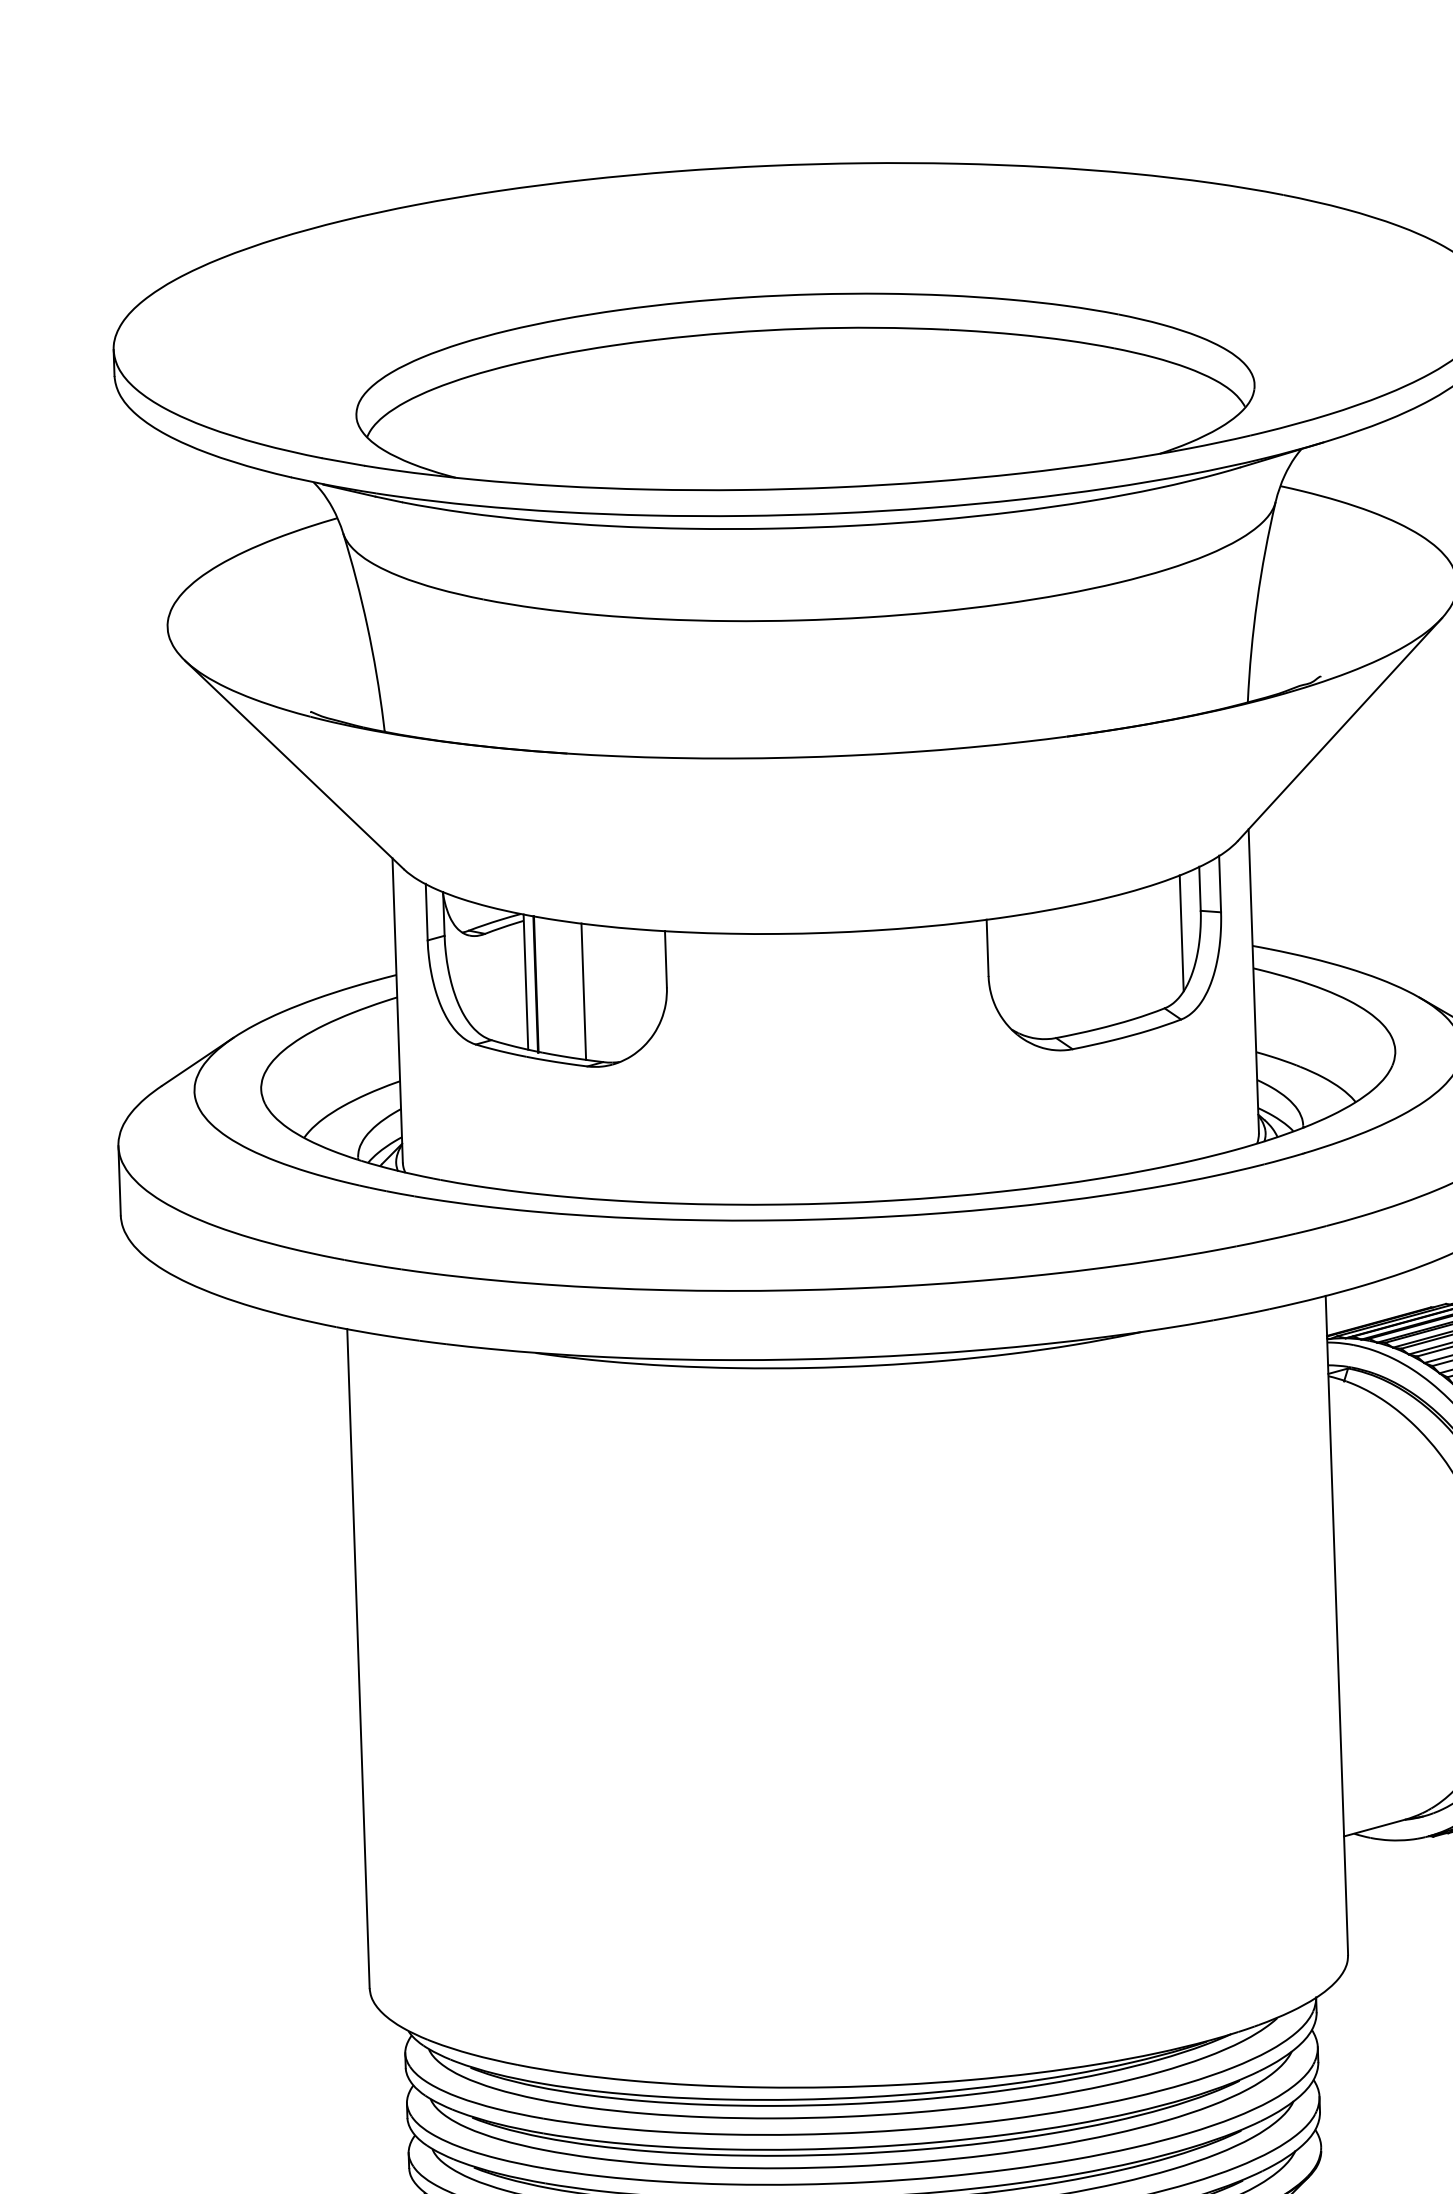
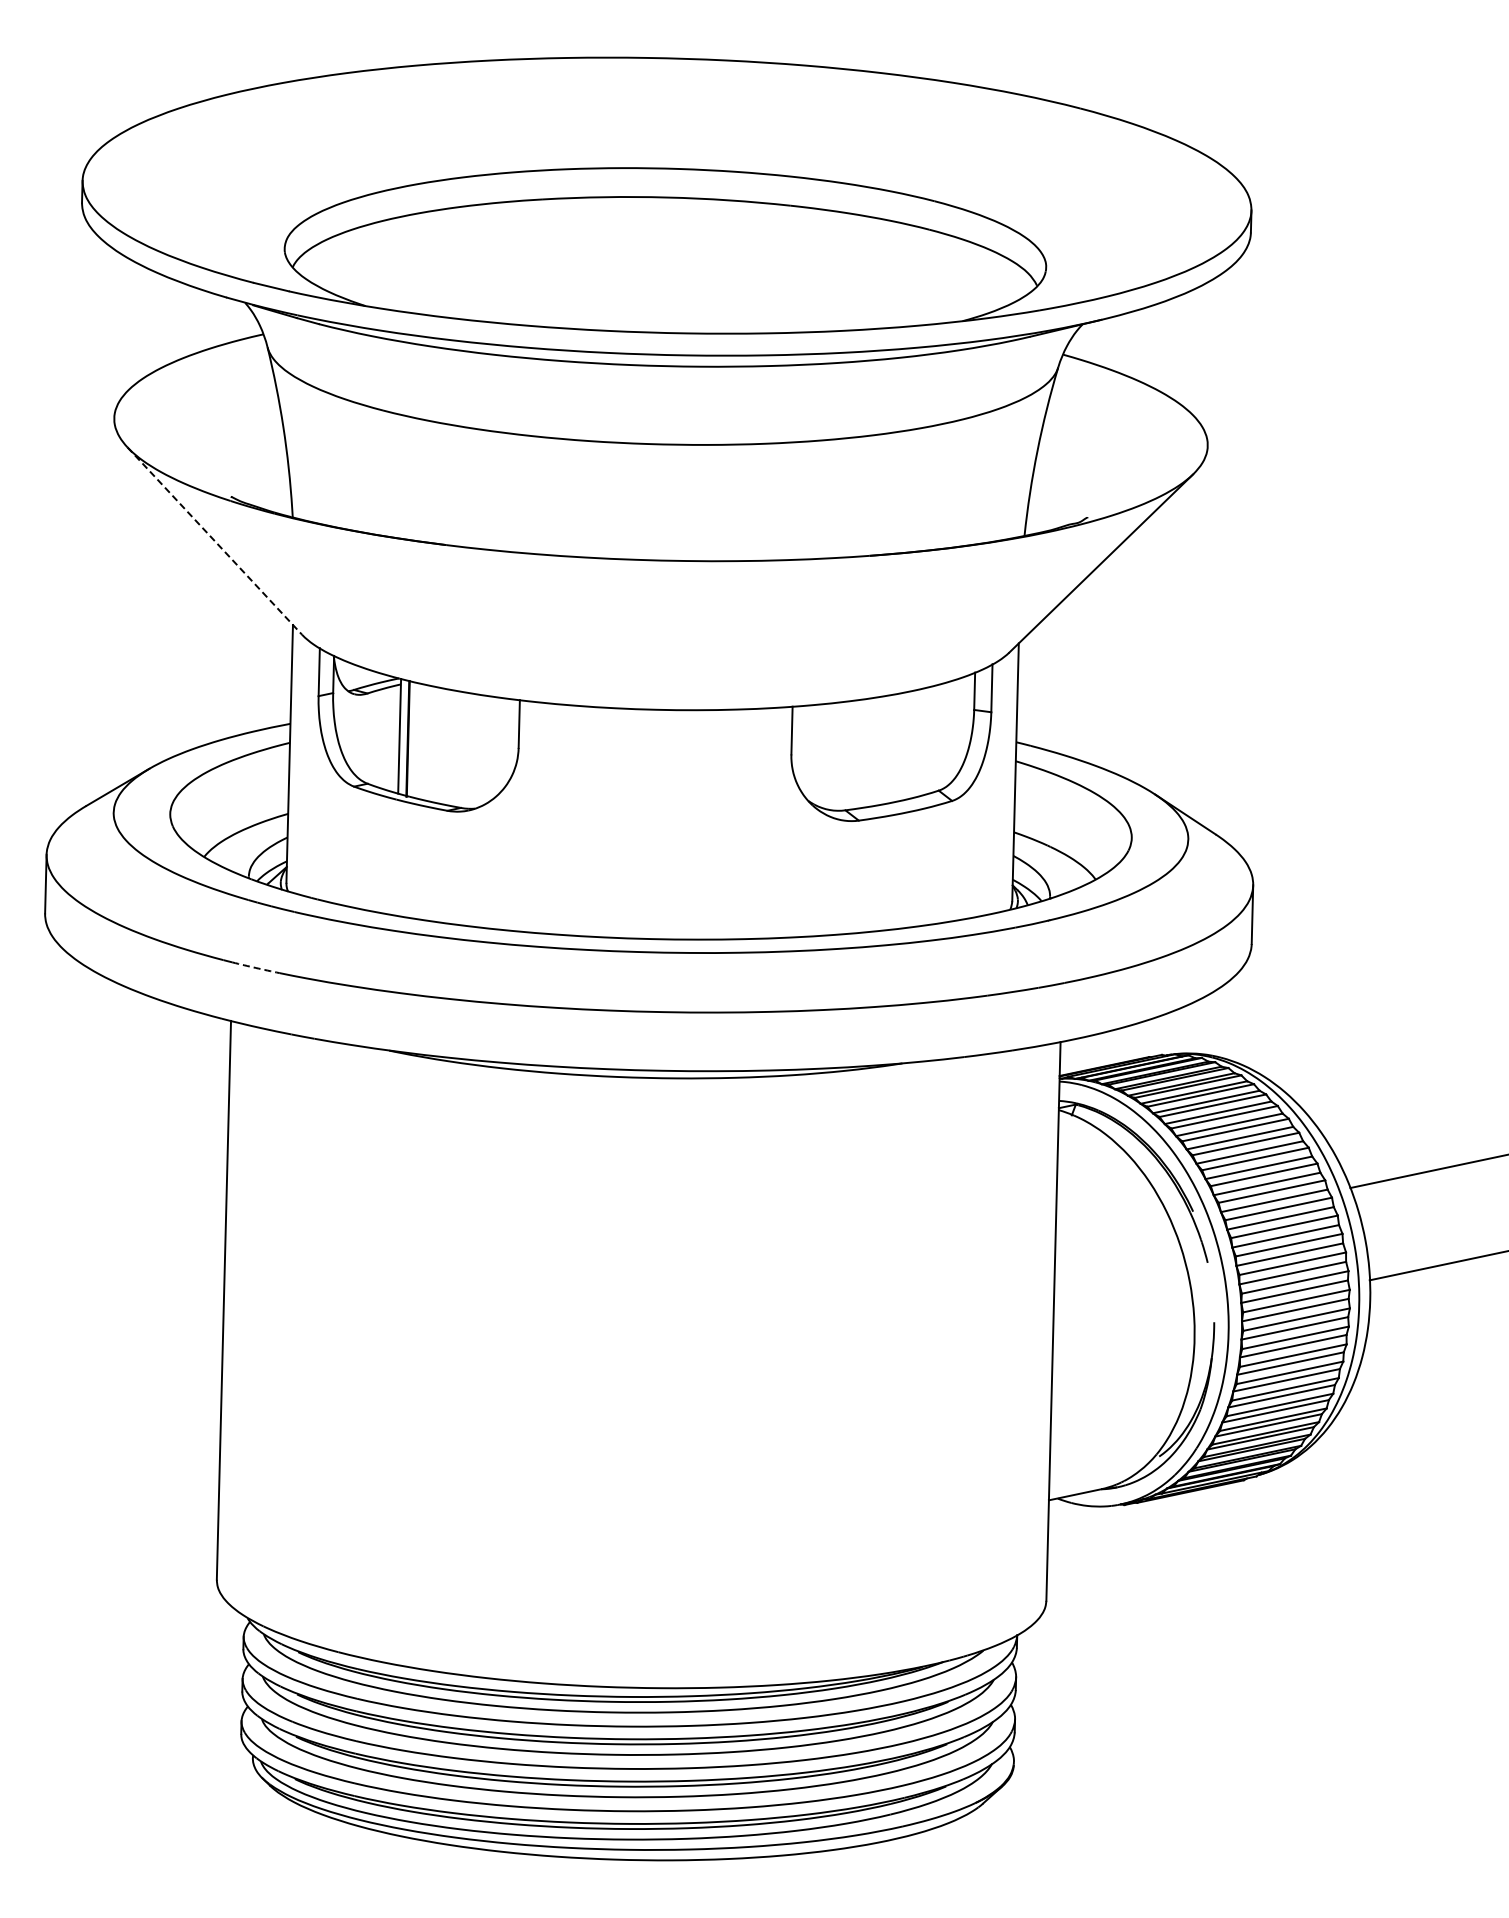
line: (294, 765) -> (214, 541), solid -> dashed
line: (1181, 932) -> (956, 727), removed
line: (583, 991) -> (447, 747), removed
arc: (372, 1264) -> (255, 967), solid -> dashed

